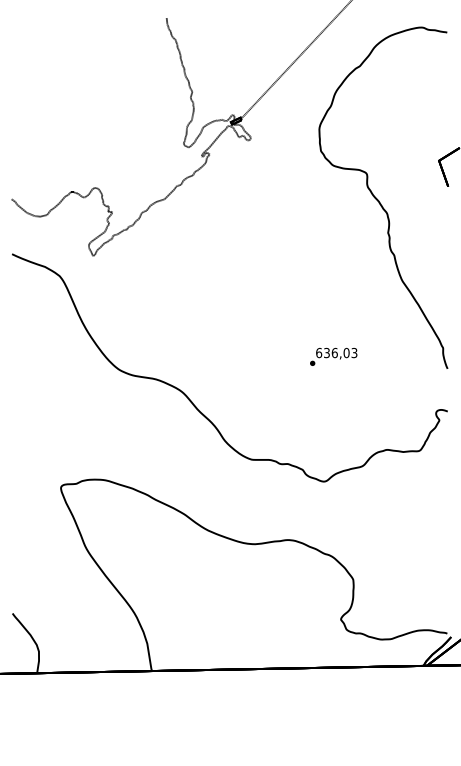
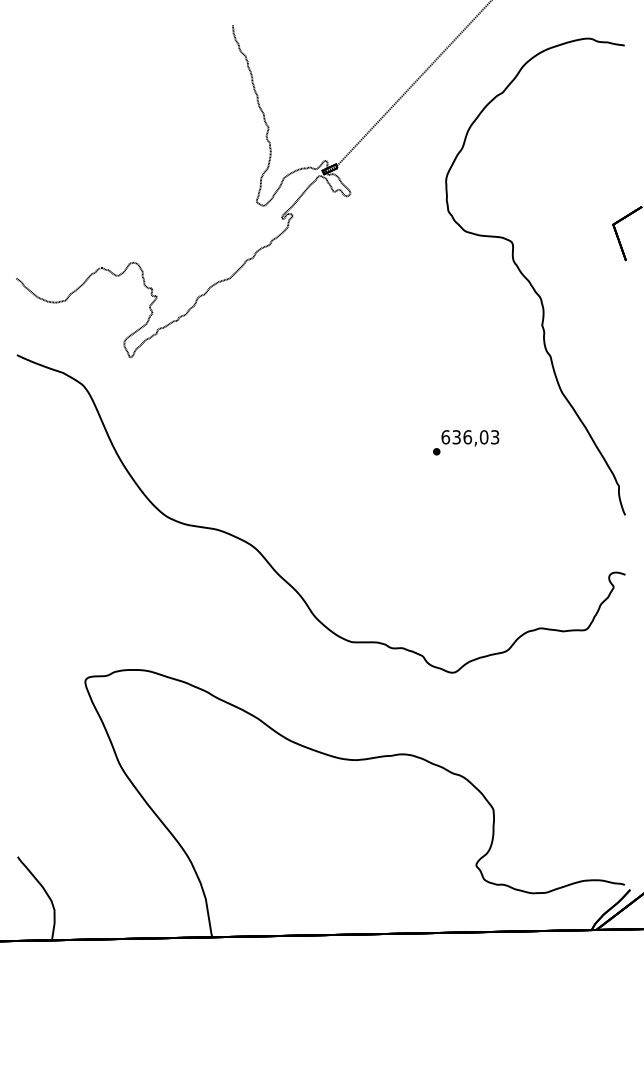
text: (333, 356) -> (465, 442), moved

